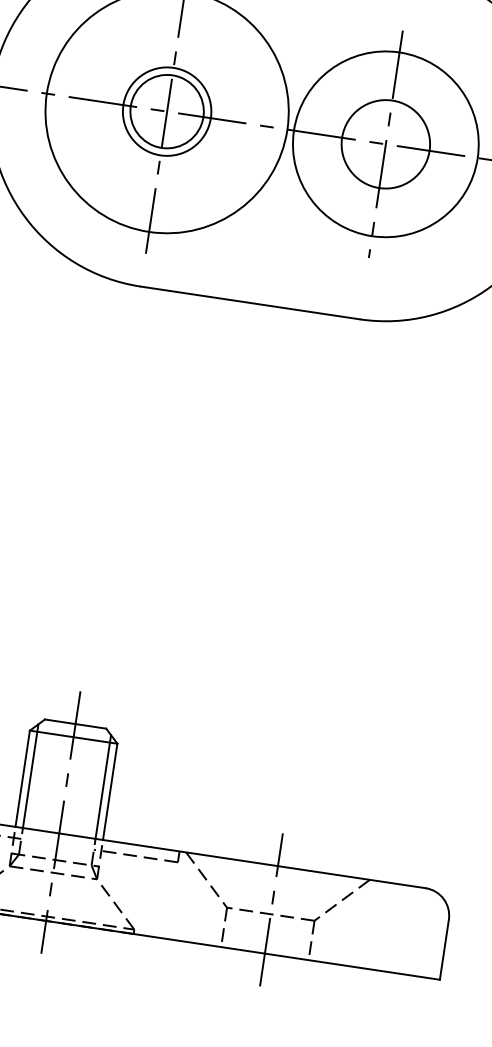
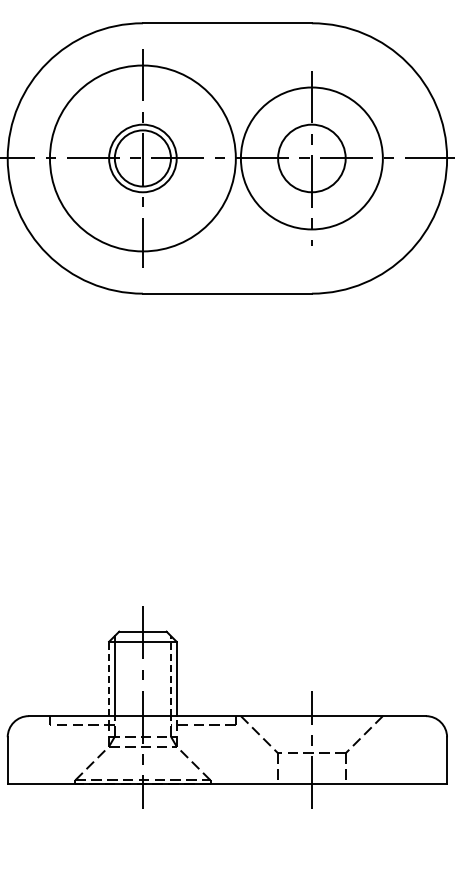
line: (23, 778) -> (109, 678), solid -> dashed
line: (102, 786) -> (170, 675), solid -> dashed

